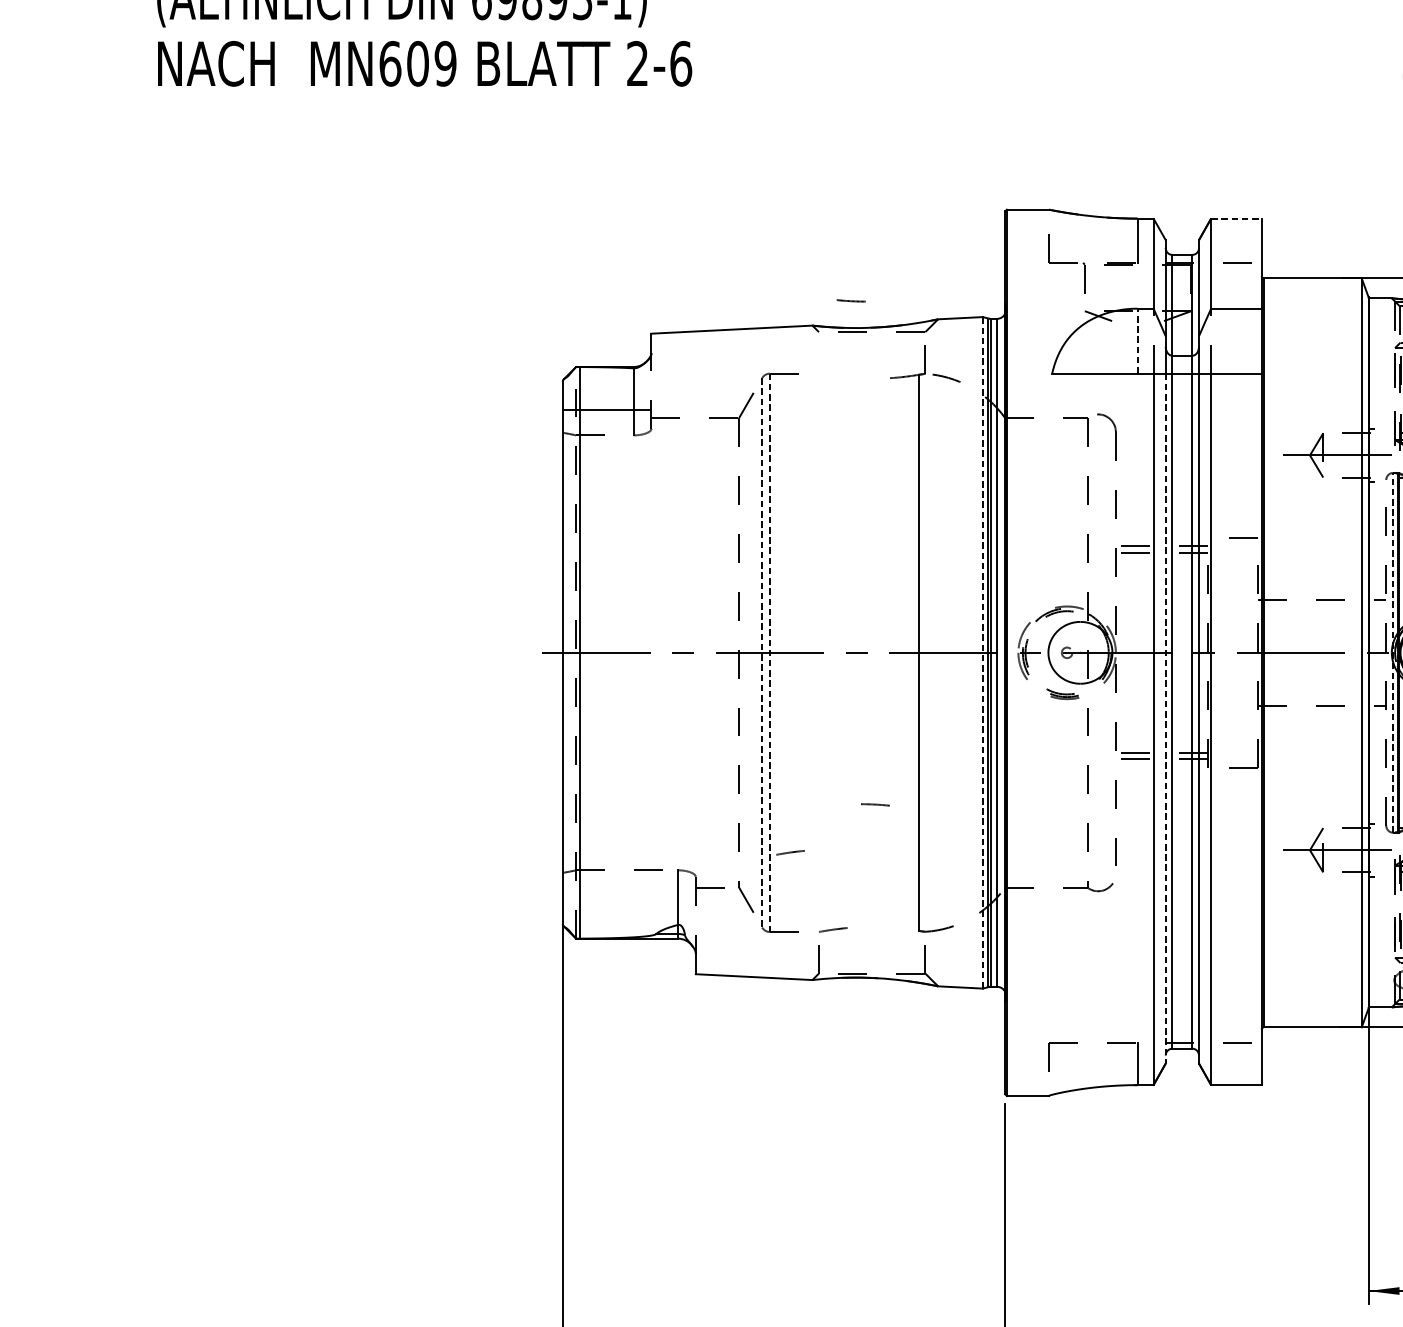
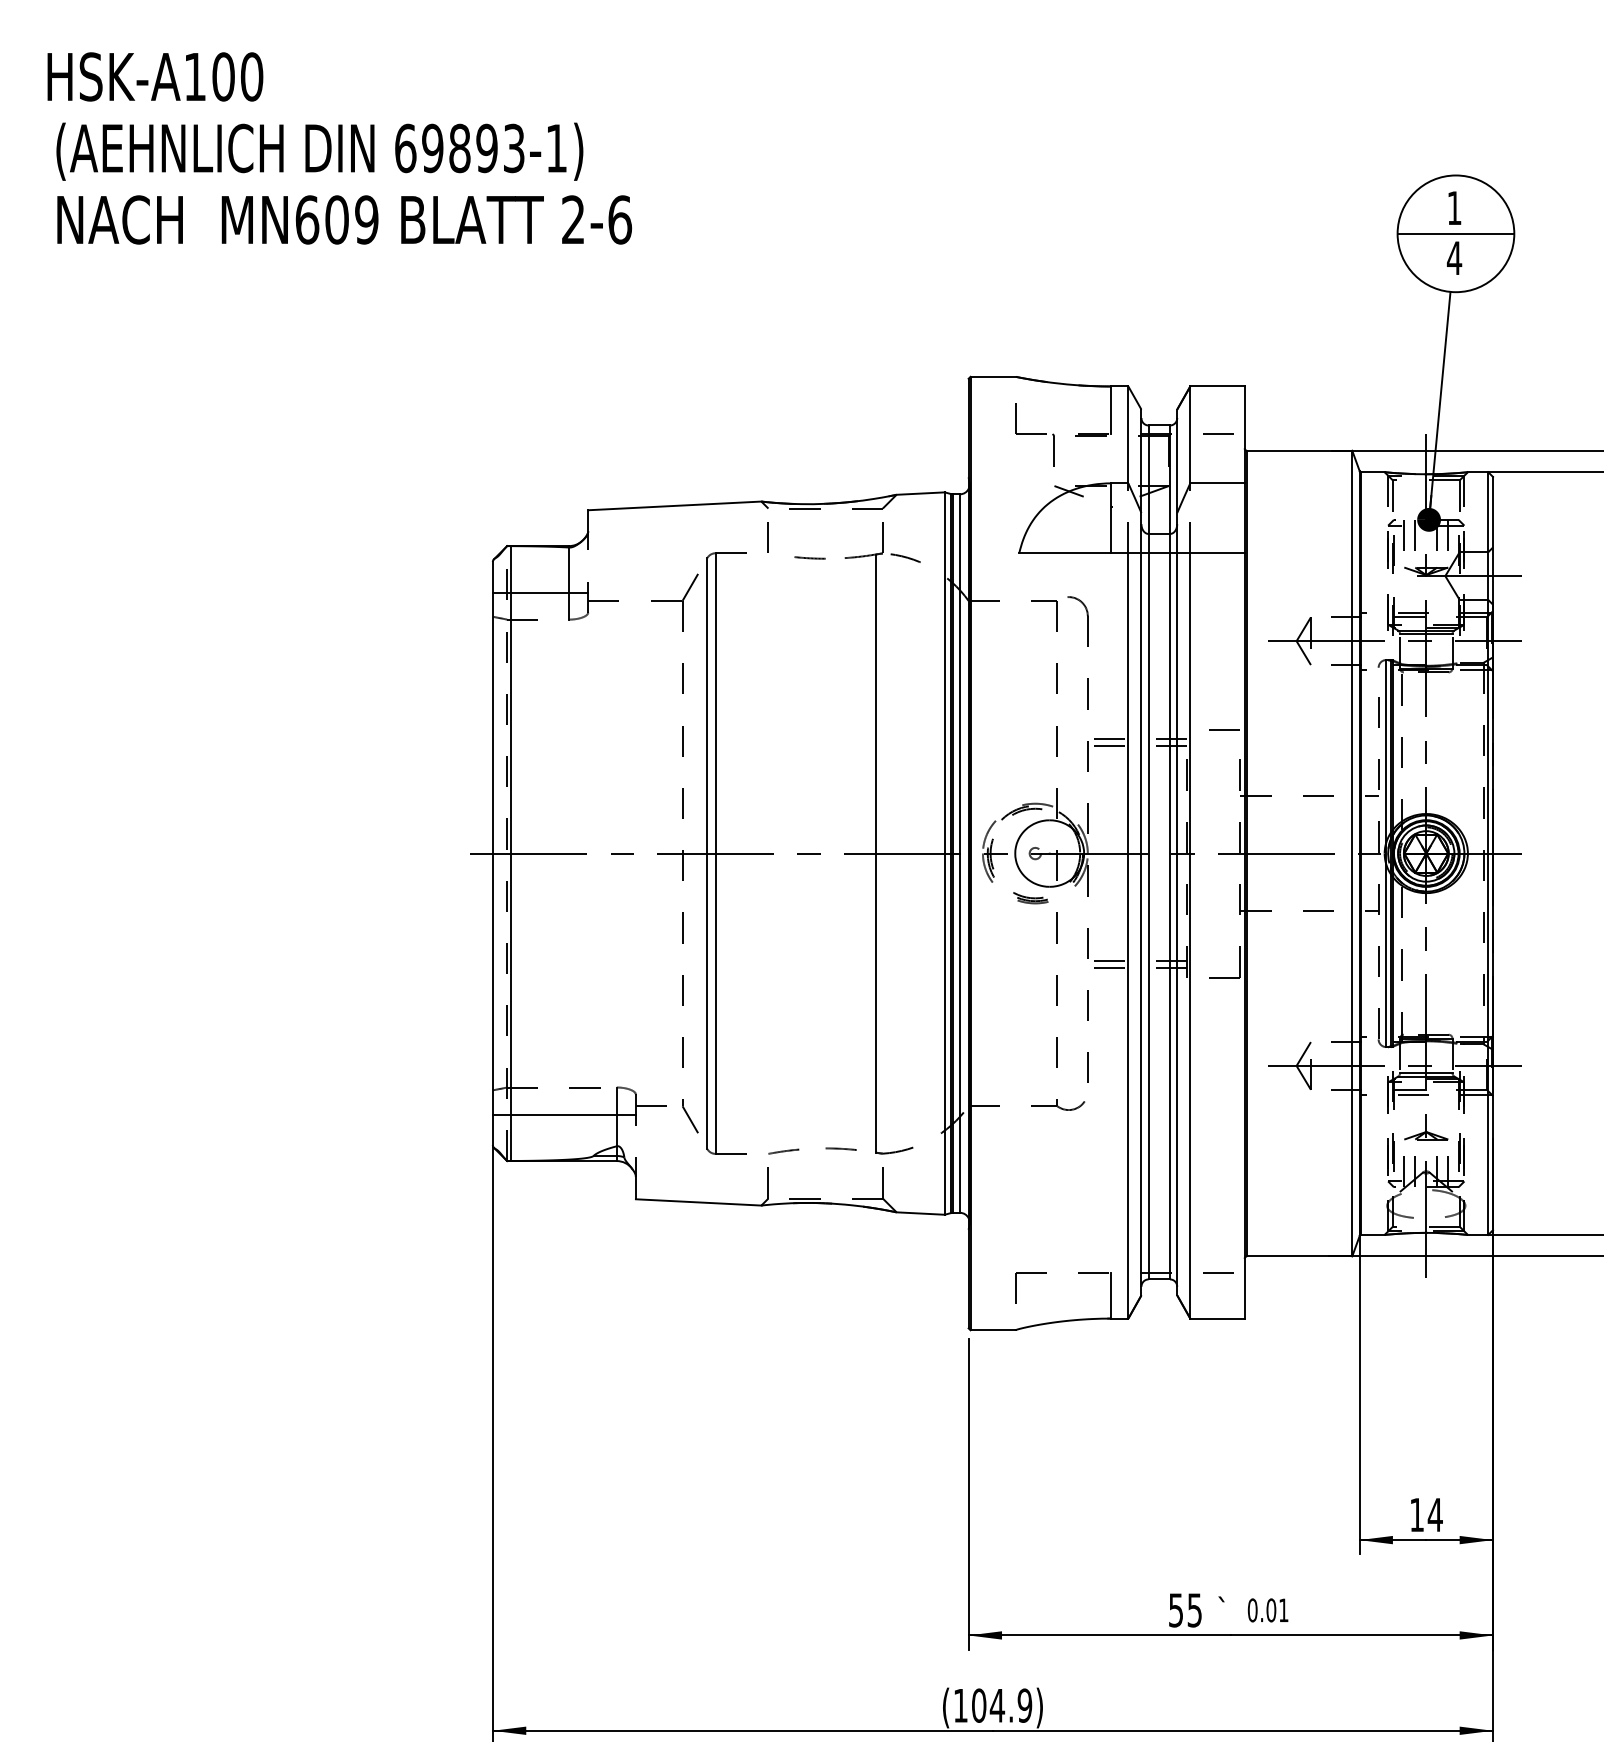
line: (1236, 218) -> (1217, 386), dashed -> solid
line: (850, 300) -> (809, 557), moved
line: (1137, 341) -> (1111, 518), dashed -> solid
line: (818, 359) -> (767, 537), added
line: (762, 652) -> (707, 853), dashed -> solid
line: (982, 652) -> (944, 853), dashed -> solid
line: (1393, 652) -> (1386, 853), dashed -> solid
line: (769, 653) -> (715, 854), dashed -> solid
line: (1165, 718) -> (1141, 924), dashed -> solid
line: (874, 804) -> (840, 1148), moved
line: (790, 852) -> (737, 1068), removed
line: (628, 895) -> (563, 1114), added

